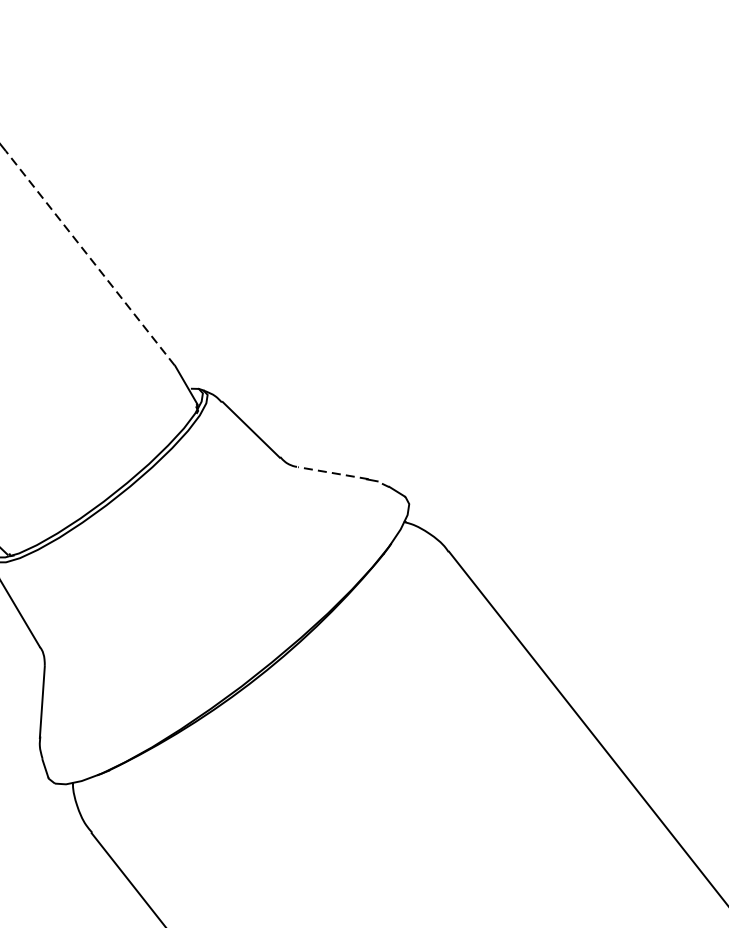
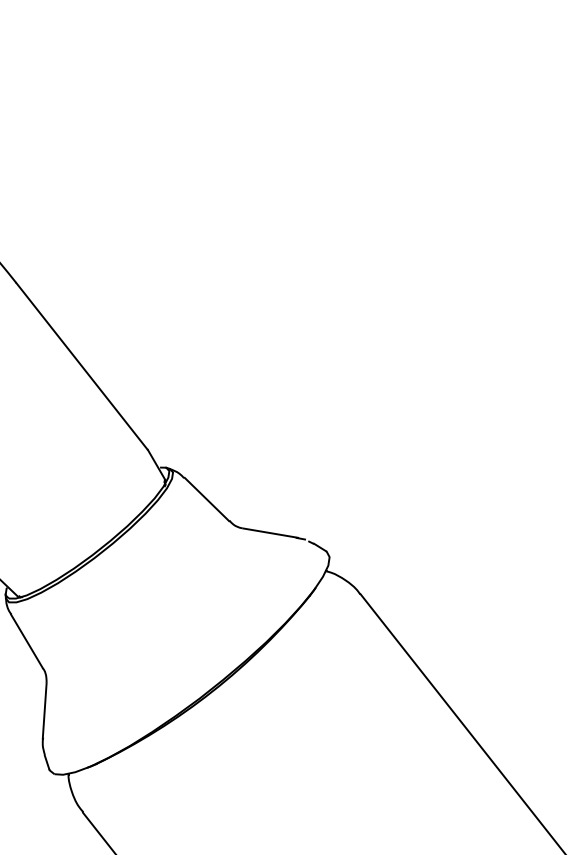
line: (89, 258) -> (81, 366), dashed -> solid
line: (333, 473) -> (270, 533), dashed -> solid

